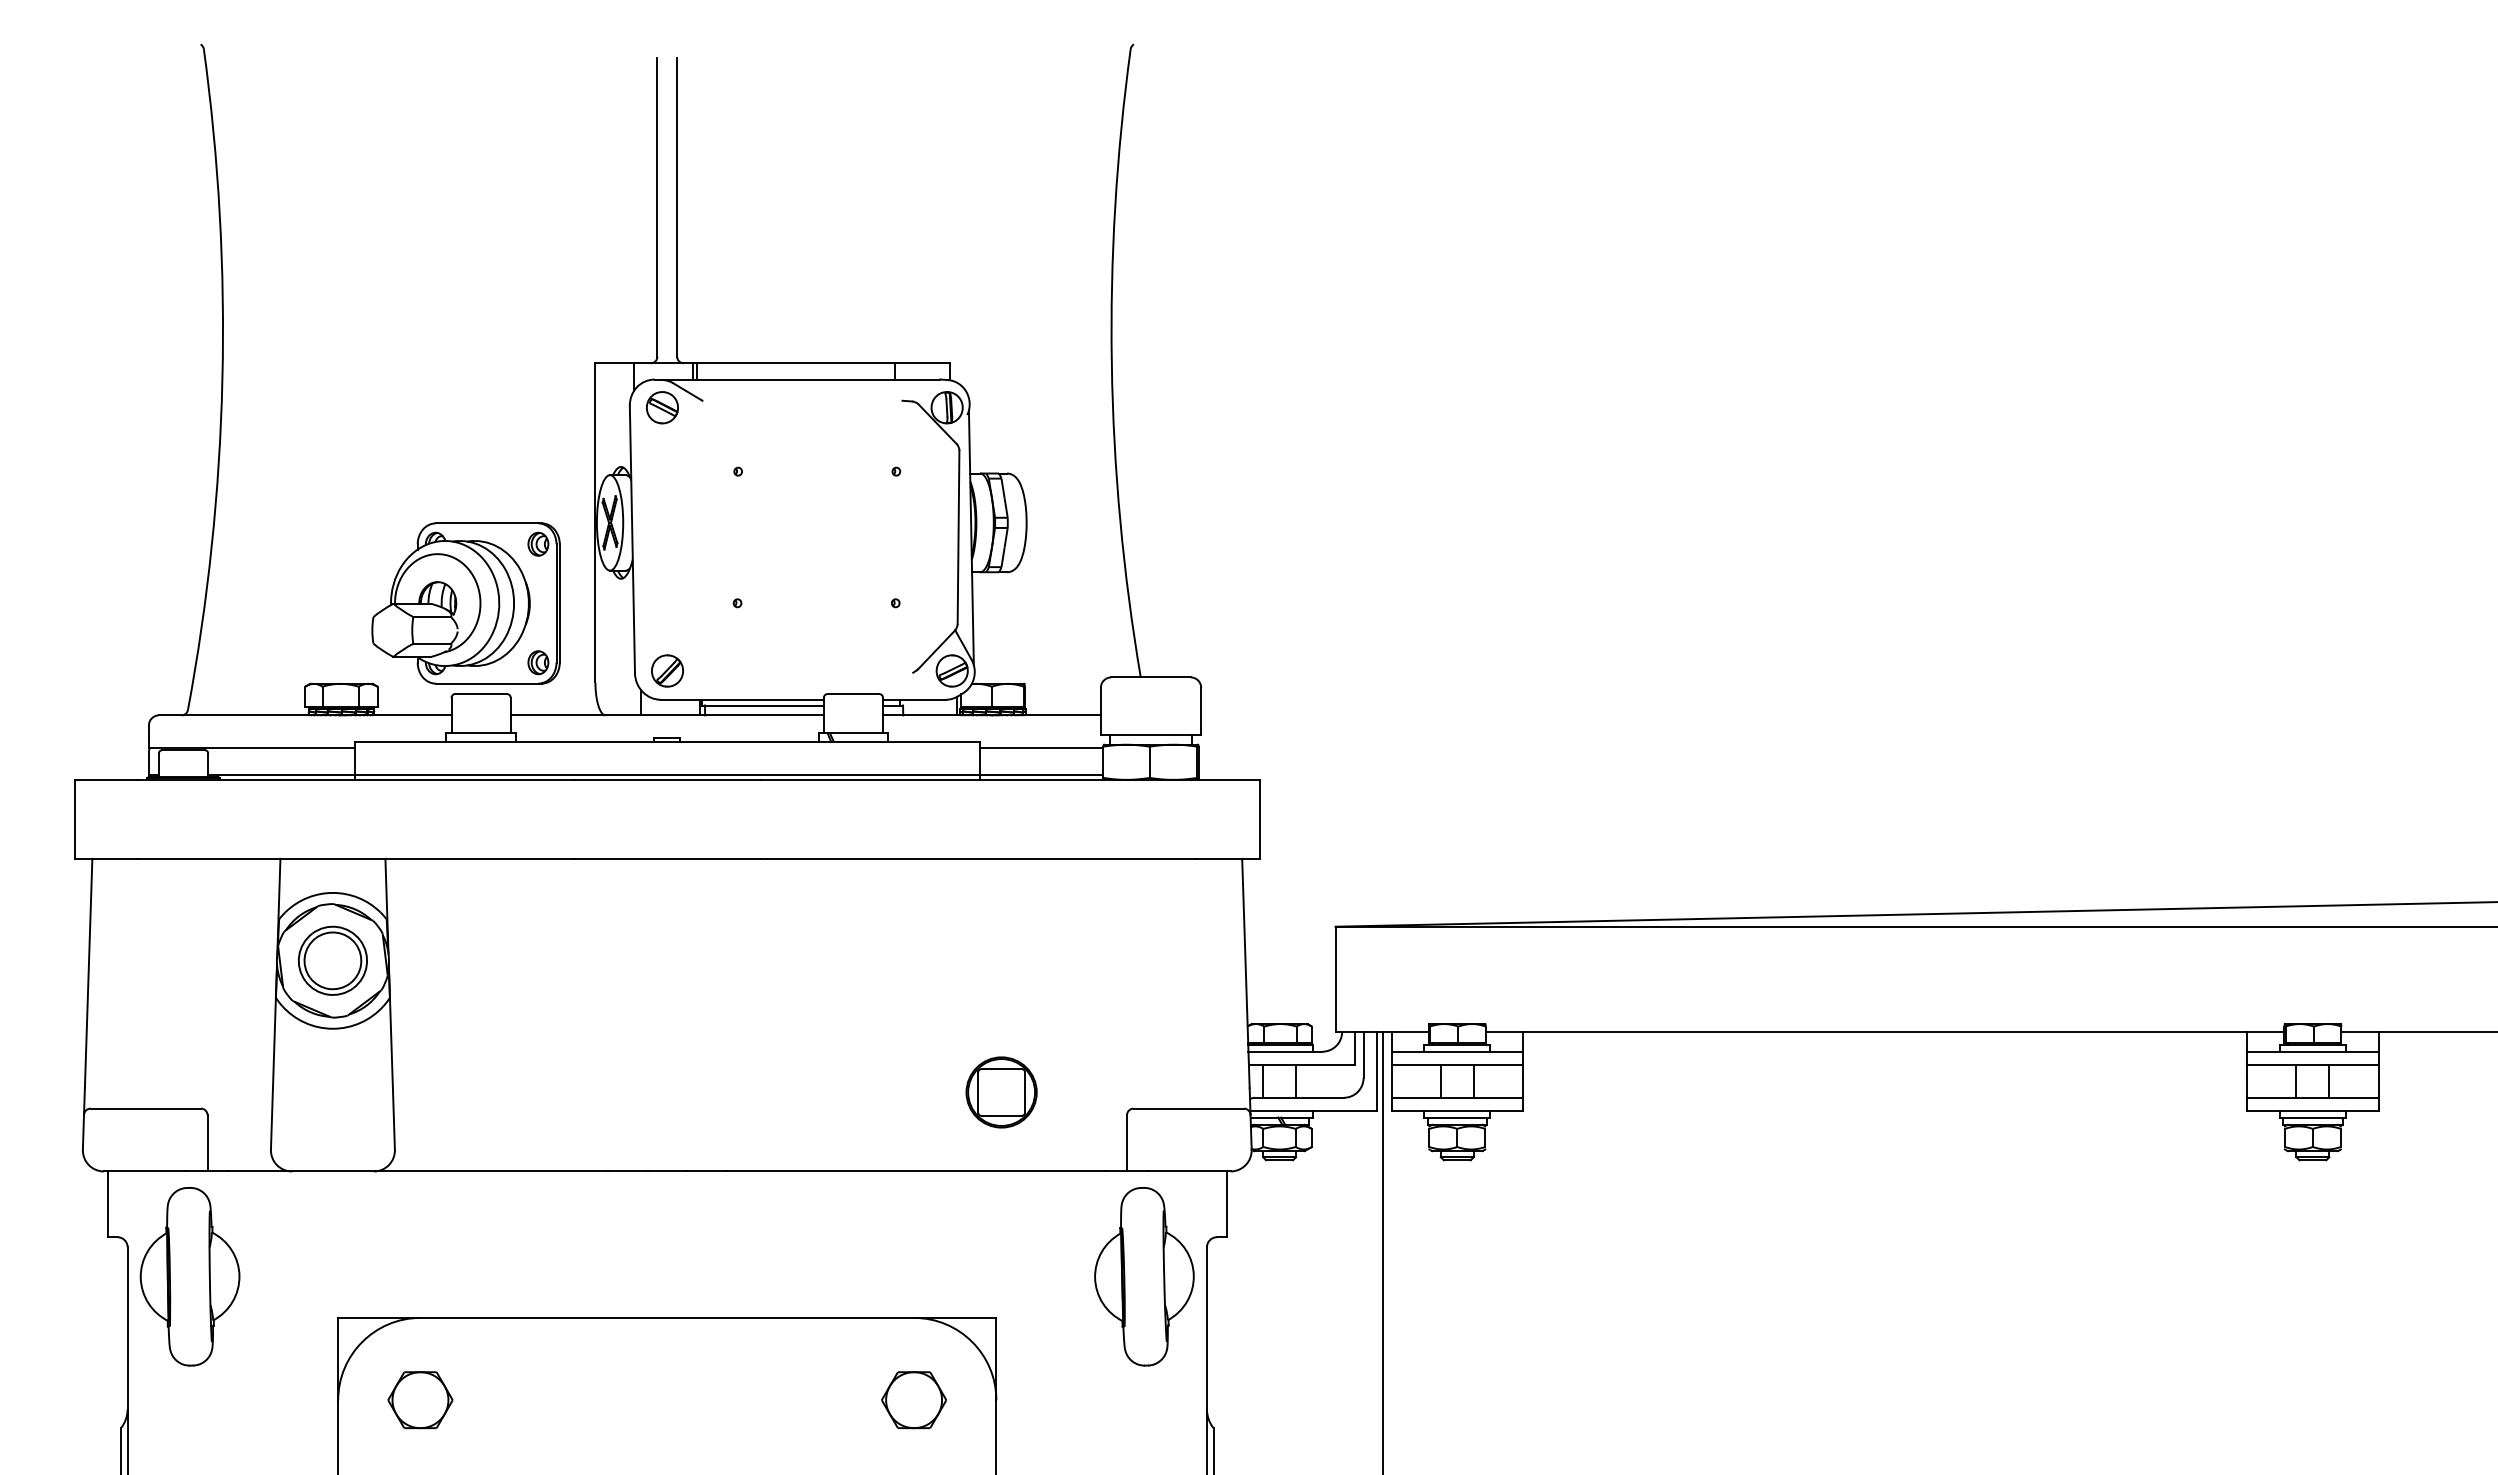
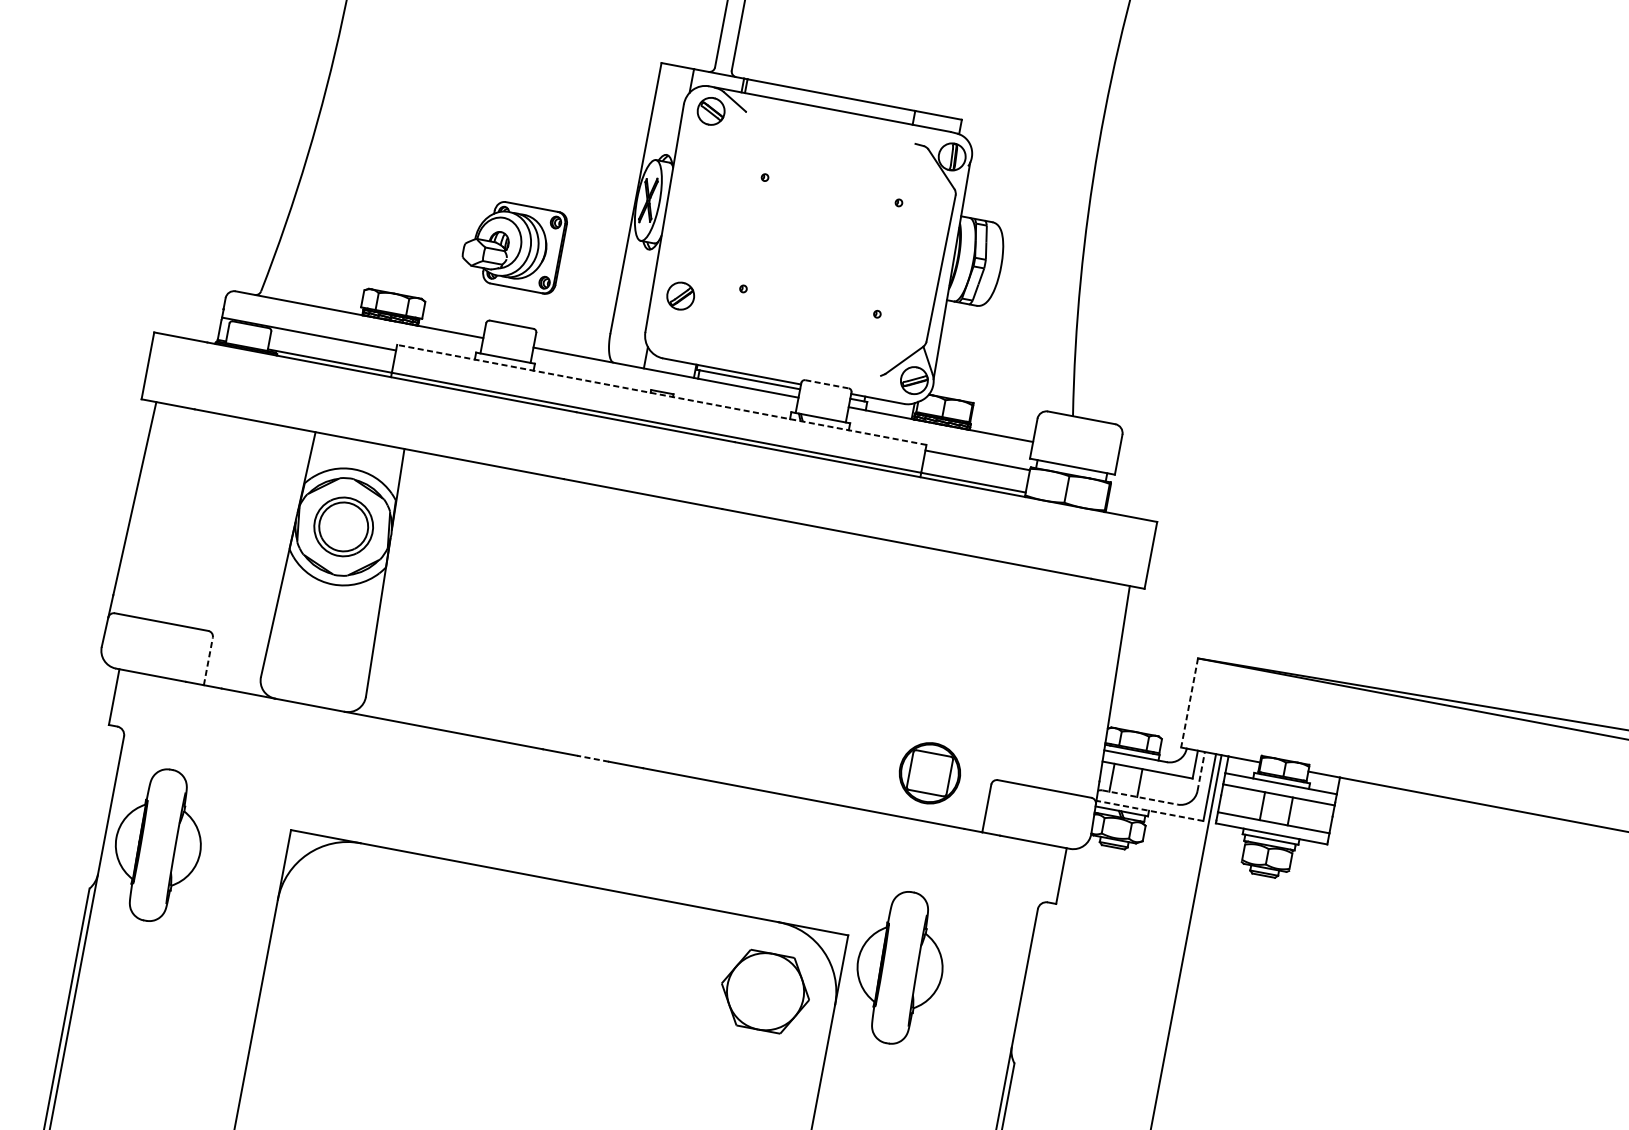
part: (465, 603) -> (513, 245), size x0.6
part: (667, 670) -> (680, 295), moved
line: (853, 694) -> (827, 384), solid -> dashed
line: (667, 741) -> (662, 394), solid -> dashed
line: (1335, 979) -> (1189, 703), solid -> dashed
line: (1363, 1054) -> (1201, 771), solid -> dashed
part: (1001, 1092) -> (929, 773), moved
line: (1299, 1097) -> (1140, 797), solid -> dashed
line: (1313, 1110) -> (1149, 810), solid -> dashed
line: (207, 1142) -> (208, 660), solid -> dashed
line: (667, 1171) -> (593, 758), solid -> dashed
part: (189, 1276) -> (157, 844), moved
part: (1144, 1276) -> (900, 967), moved
part: (420, 1400) -> (347, 913), removed
part: (913, 1400) -> (764, 992), size x1.6

